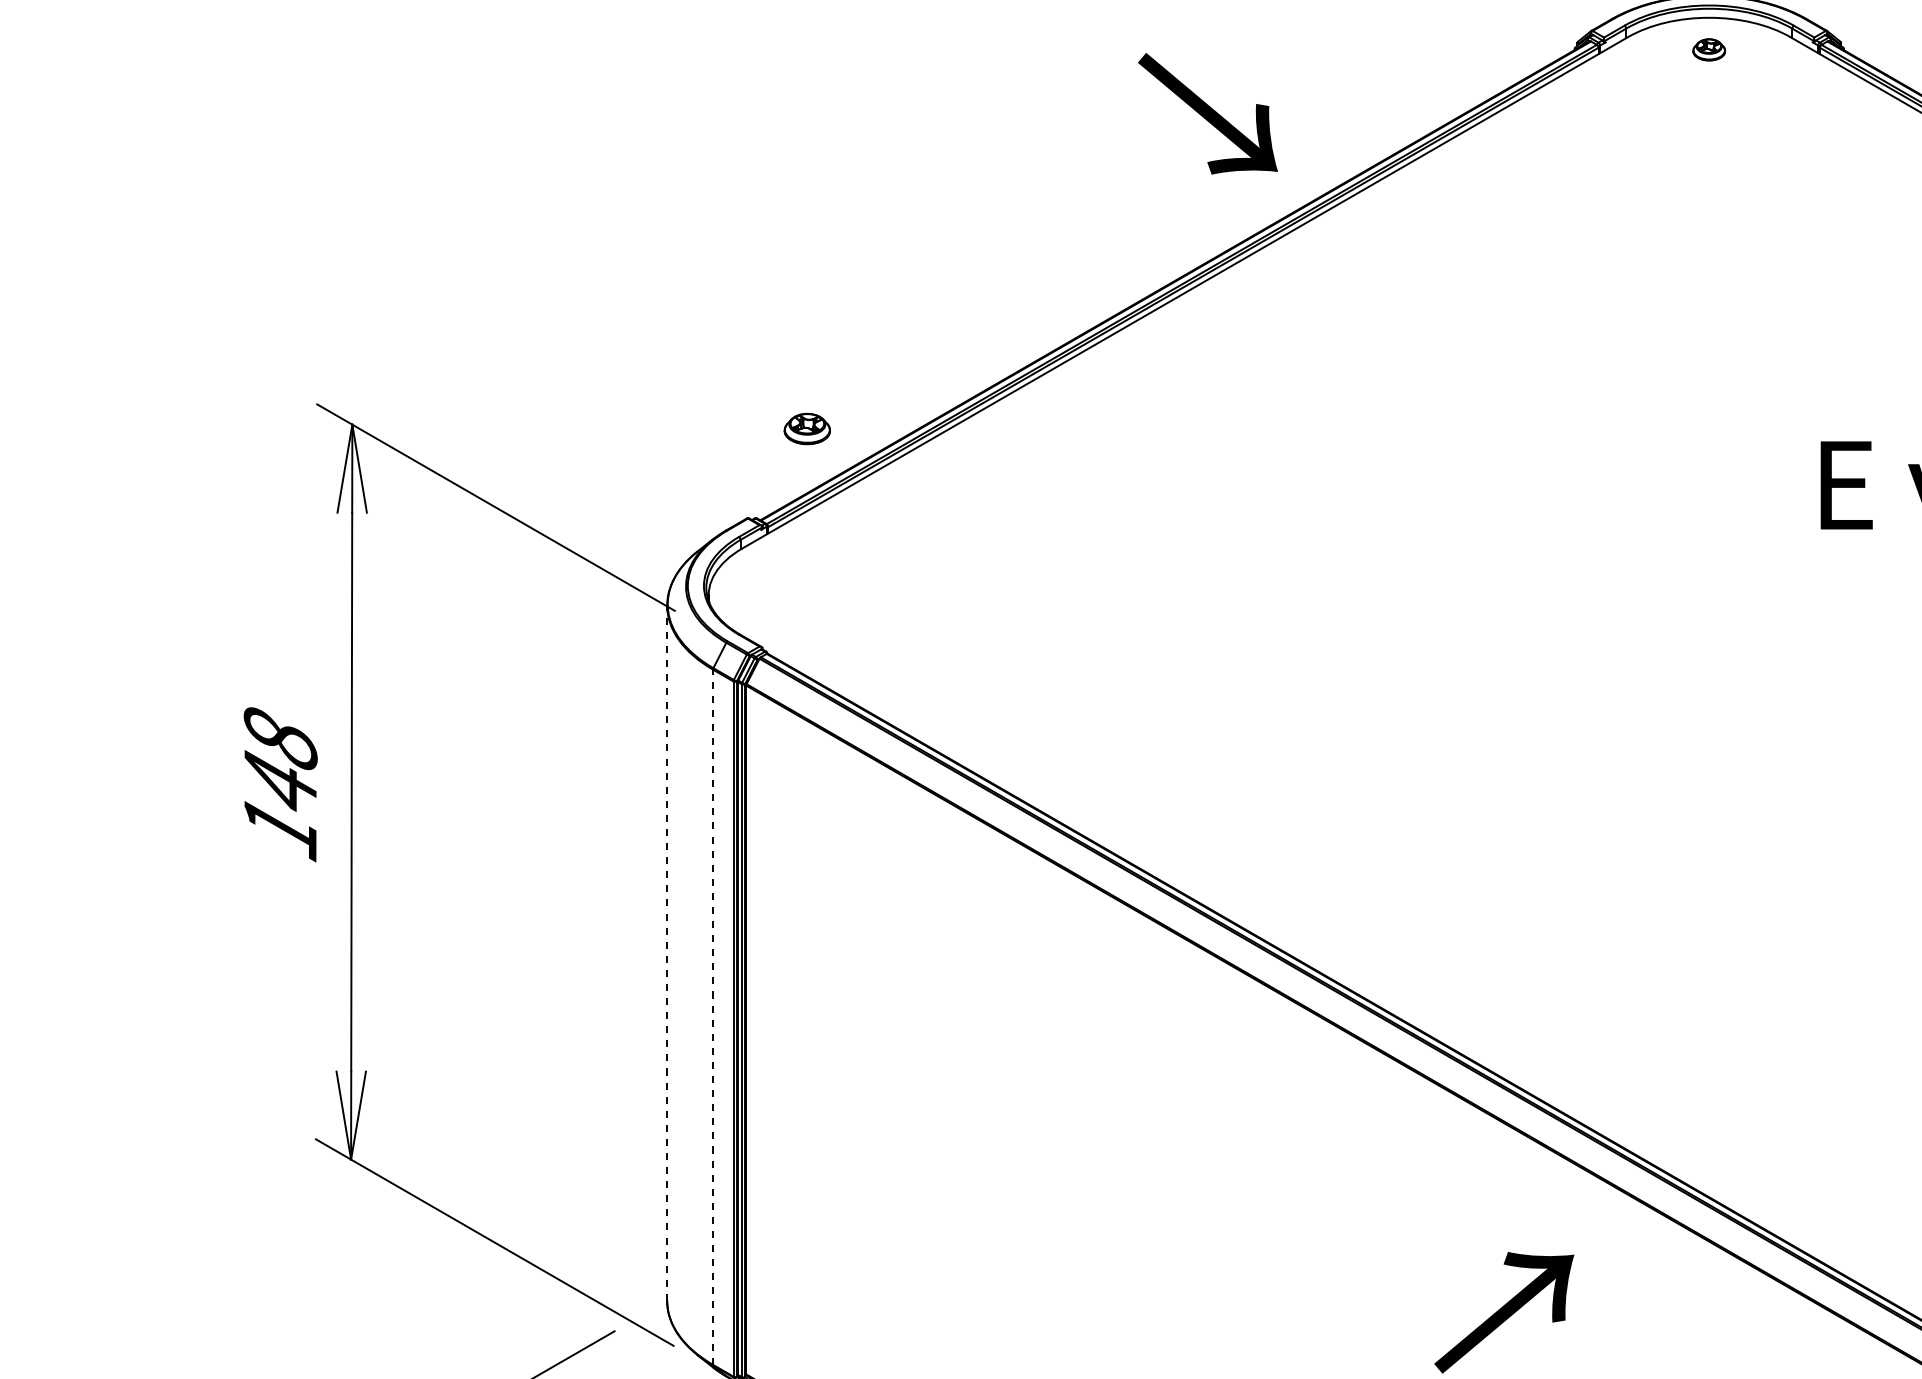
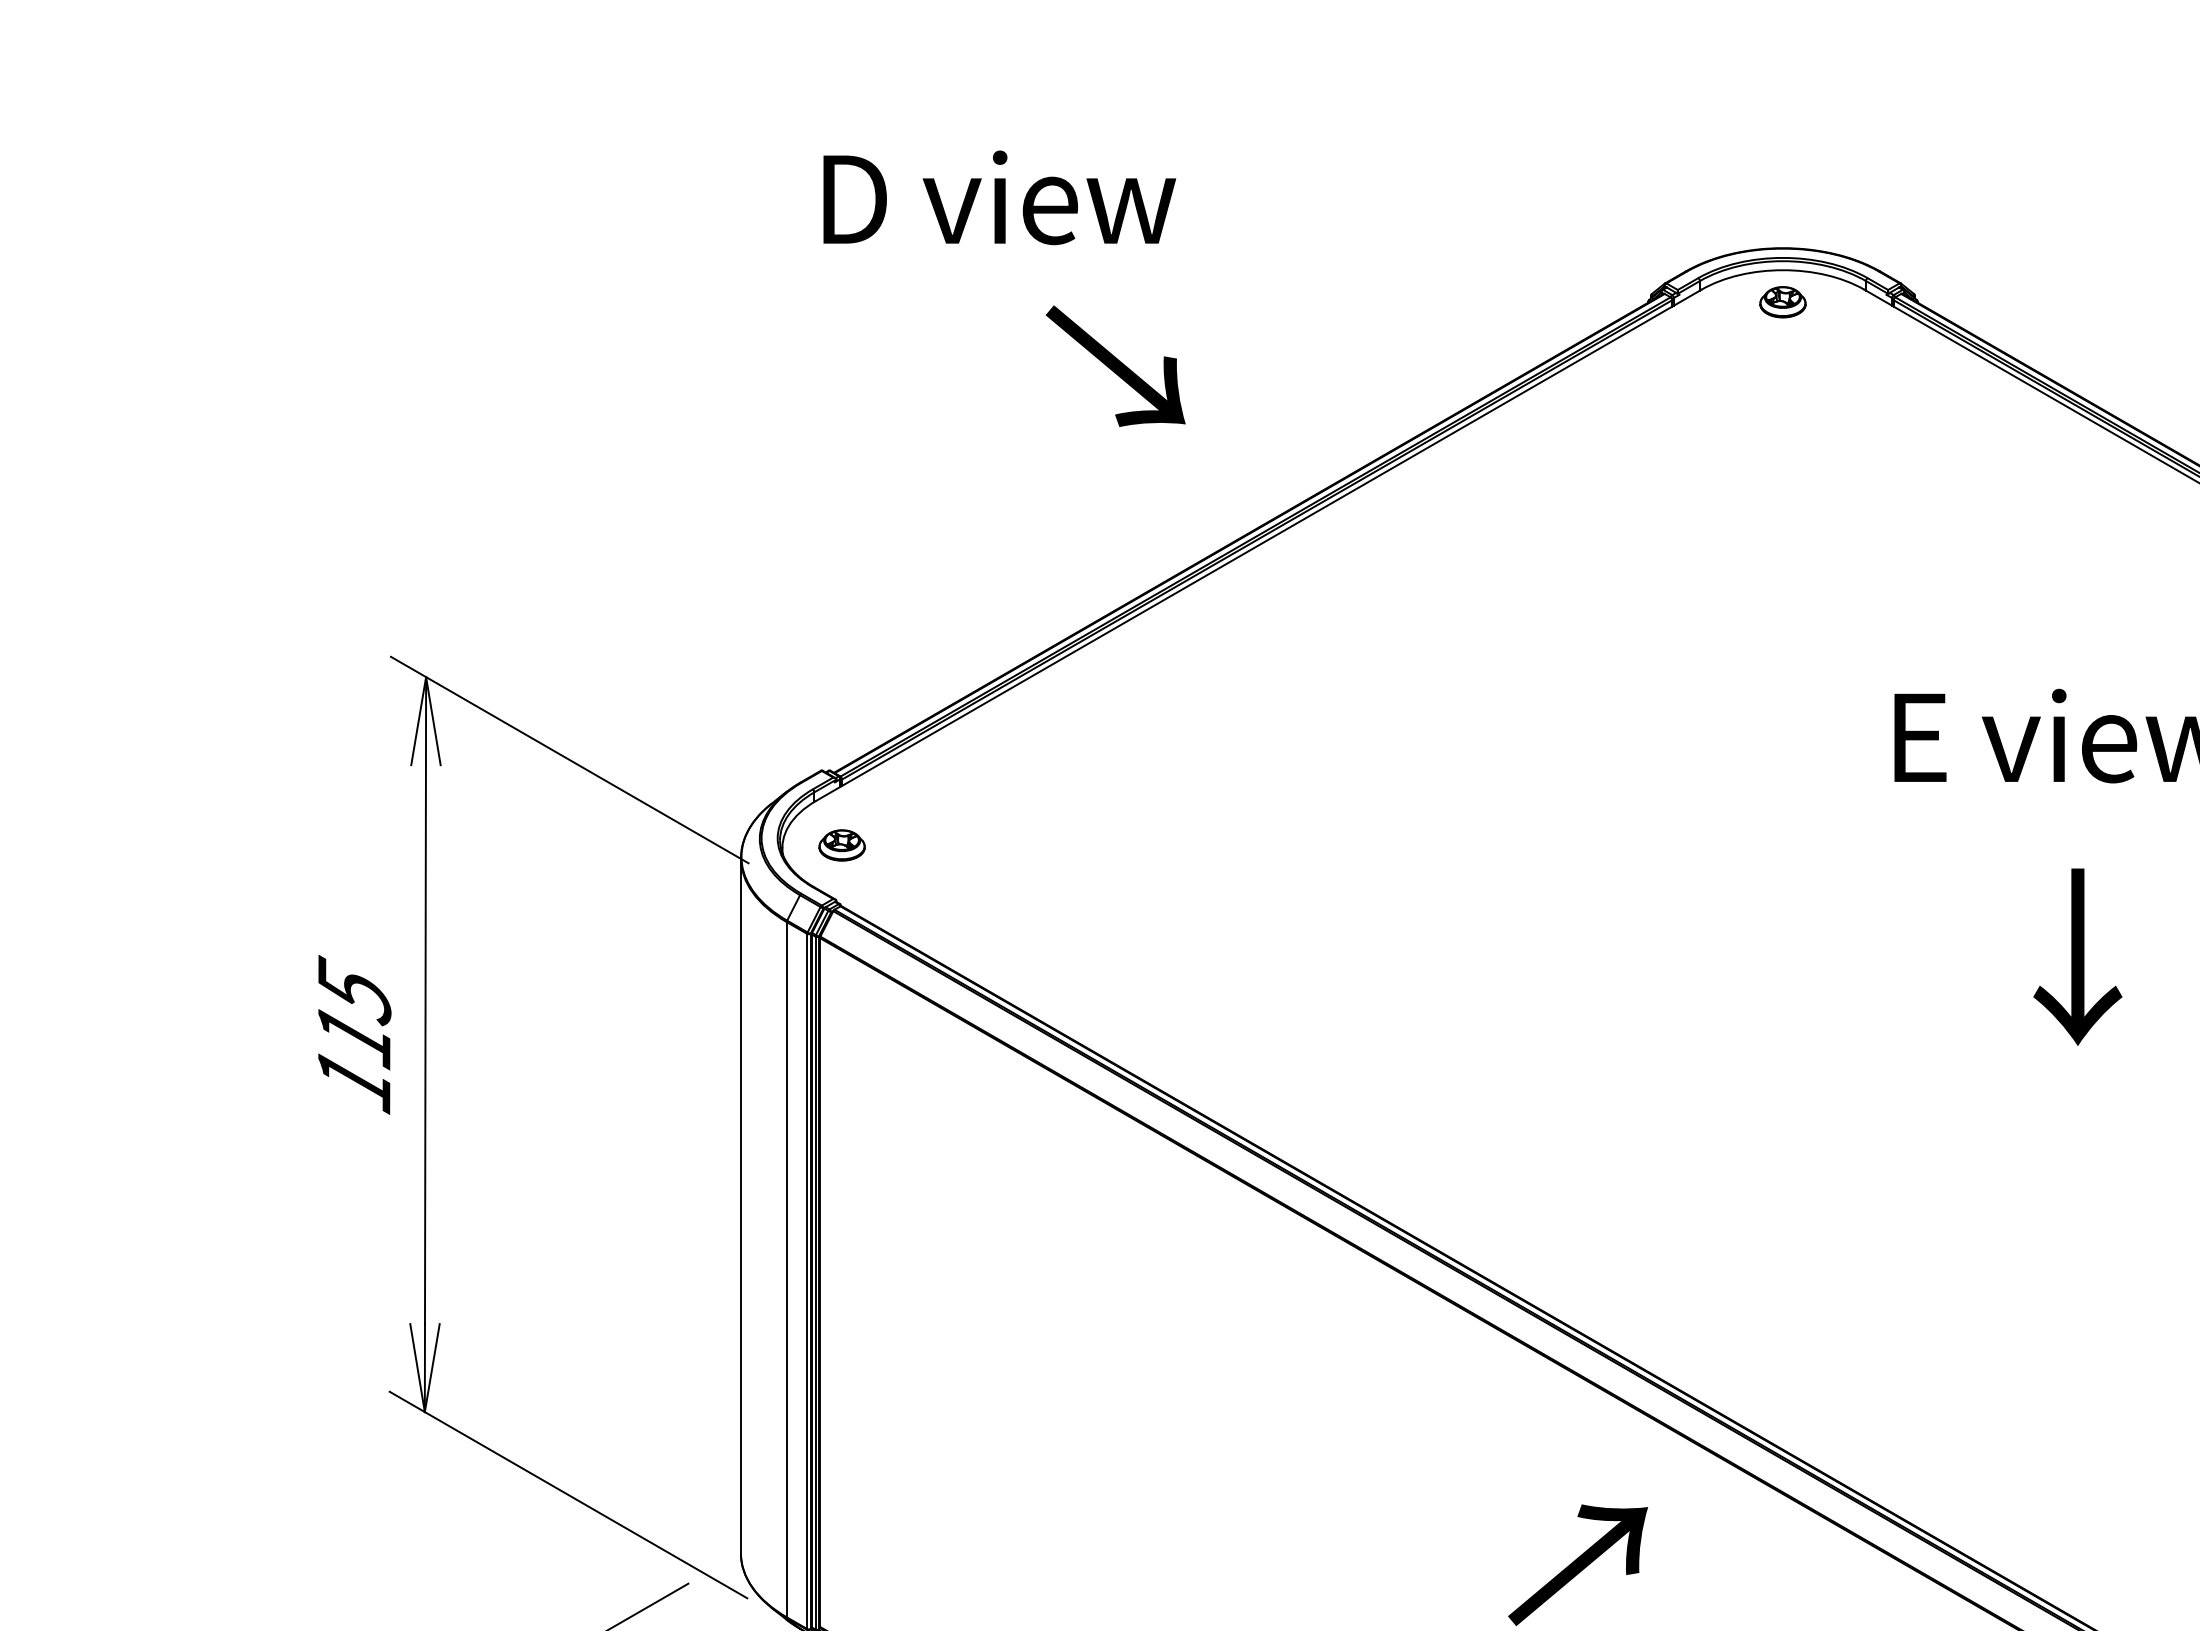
part: (1708, 50) -> (1782, 302), size x1.43
text: (1207, 113) -> (1115, 365), moved
part: (806, 429) -> (841, 845), moved
text: (280, 760) -> (354, 1012), 148 -> 115
line: (666, 953) -> (740, 1205), dashed -> solid
line: (712, 1017) -> (786, 1269), dashed -> solid

